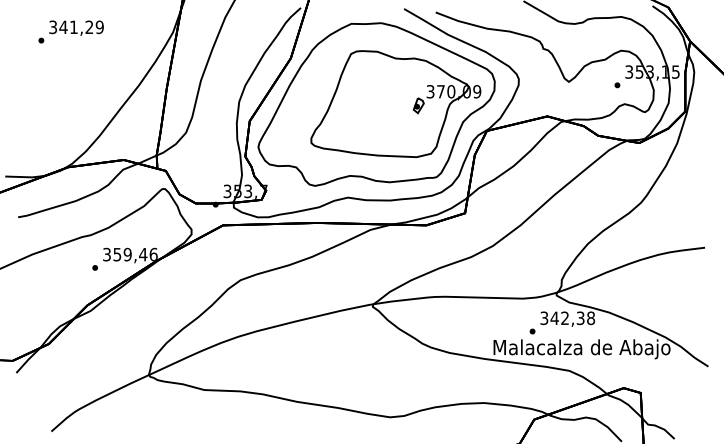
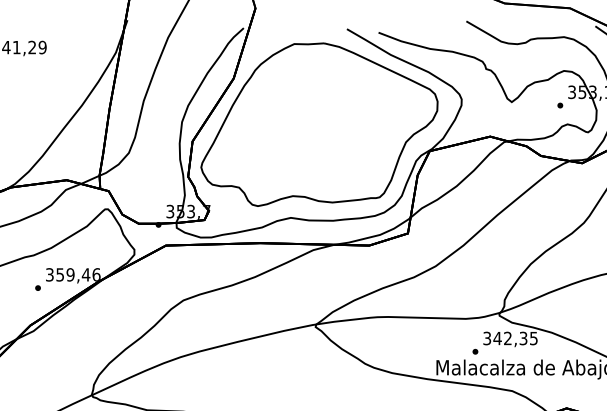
part: (395, 104) -> (338, 124), removed
text: (591, 318) -> (534, 338), 342,38 -> 342,35

